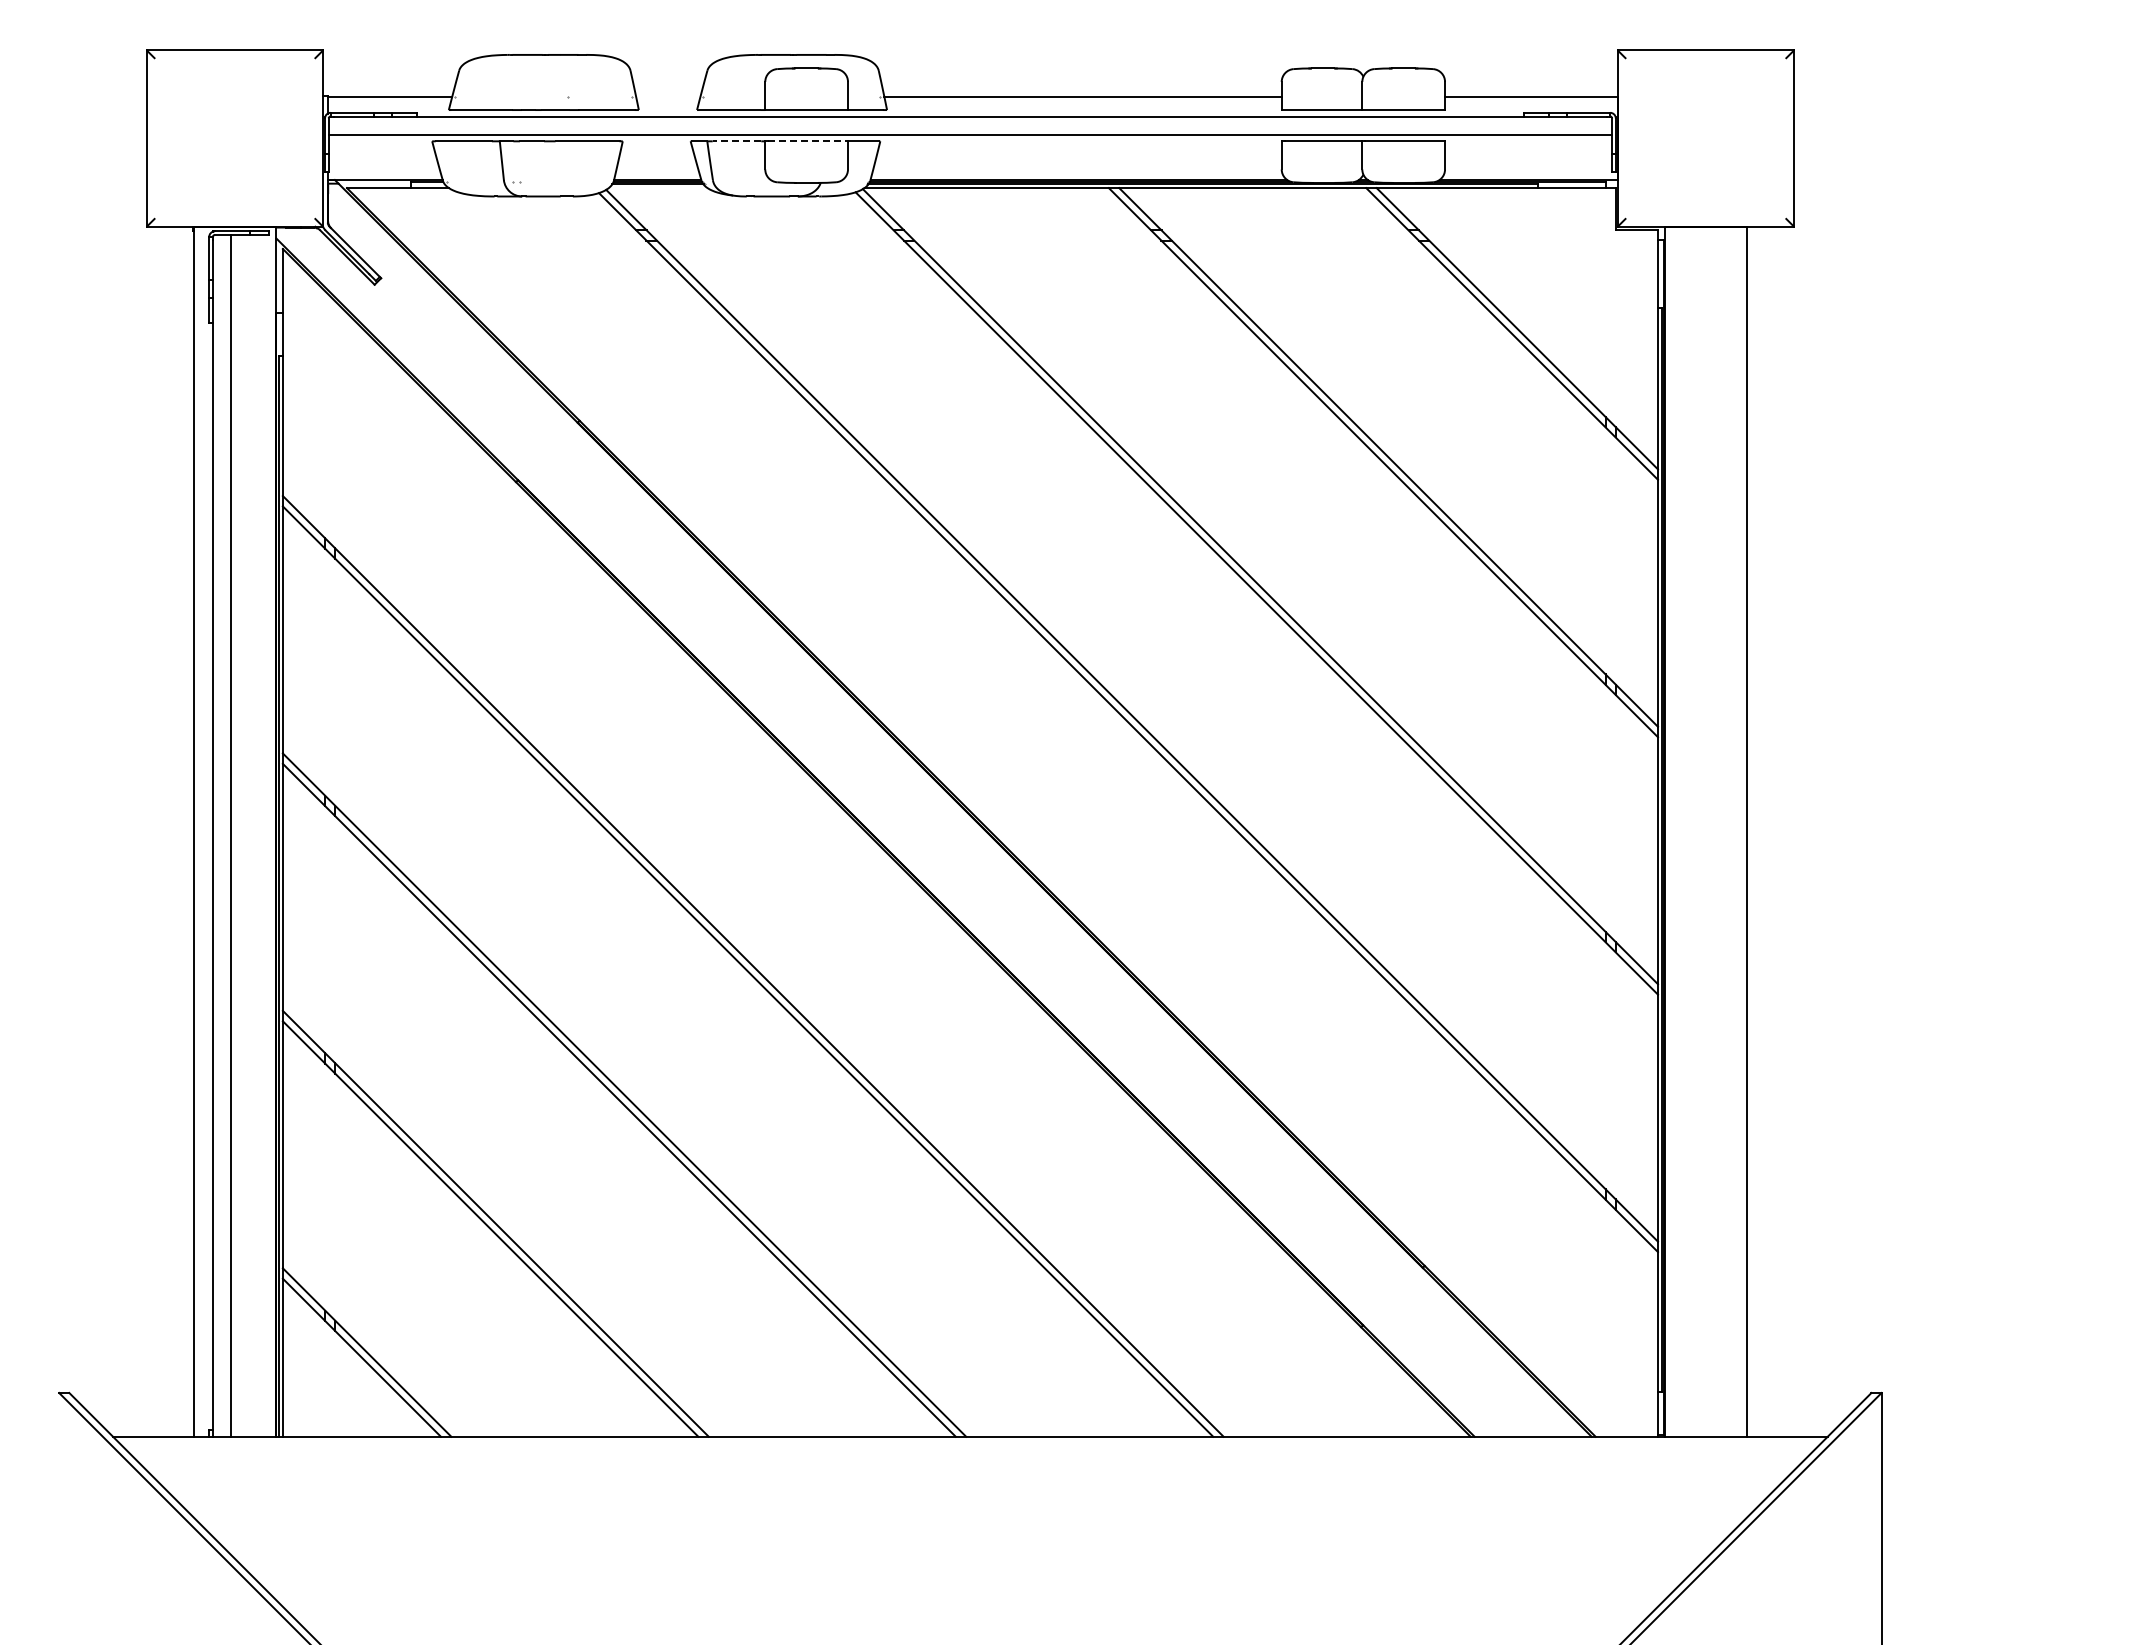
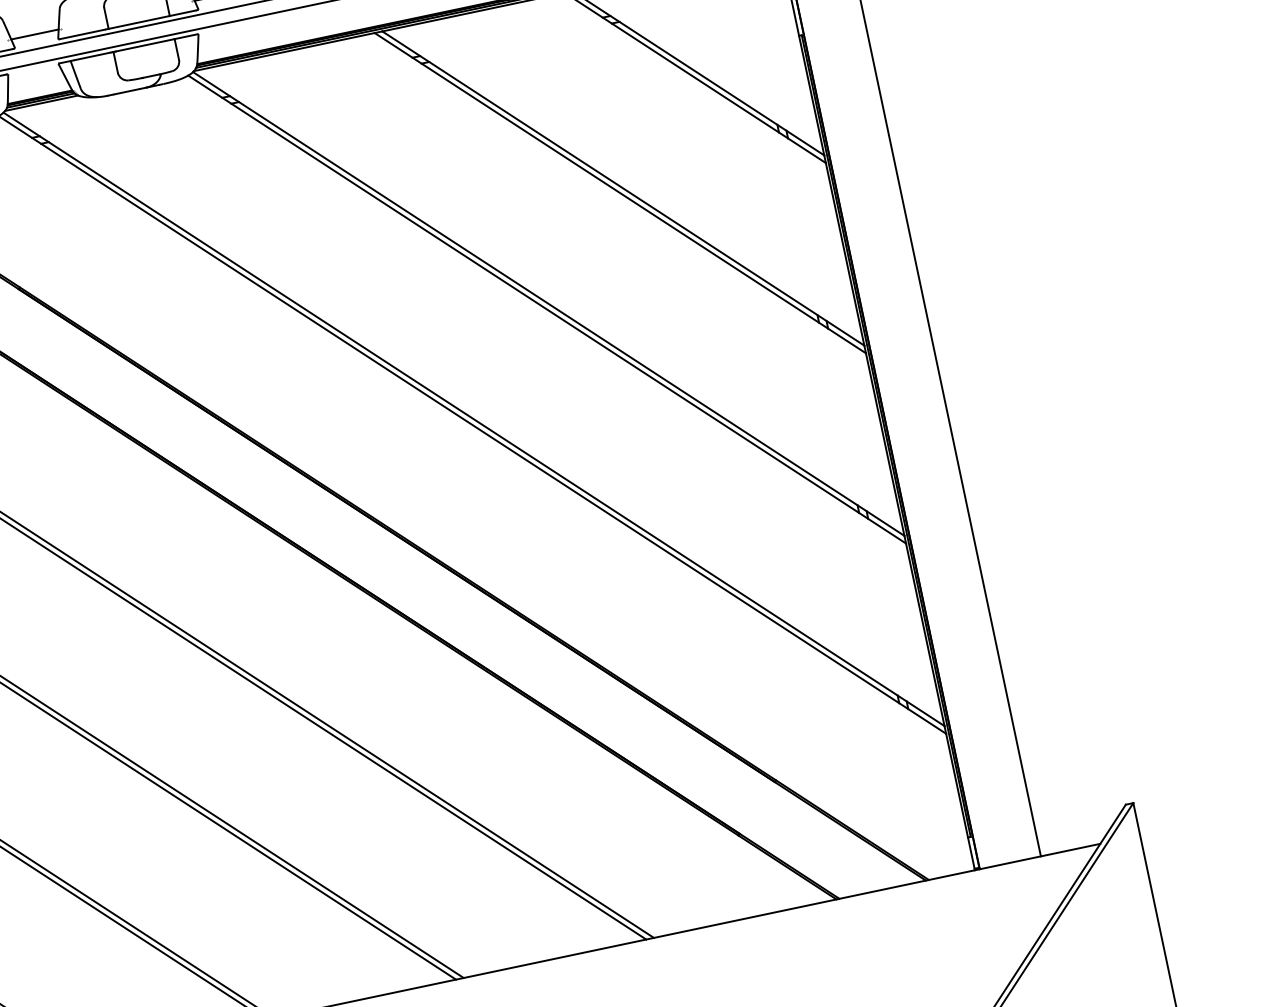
line: (668, 97) -> (35, 34), added
line: (736, 141) -> (92, 56), dashed -> solid
line: (808, 141) -> (145, 45), dashed -> solid
line: (657, 188) -> (41, 103), added

